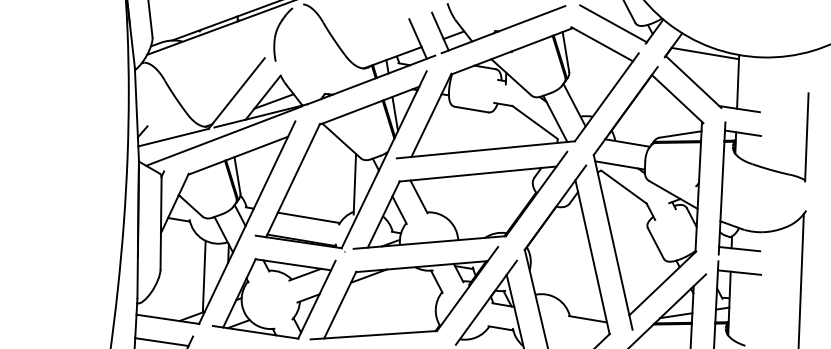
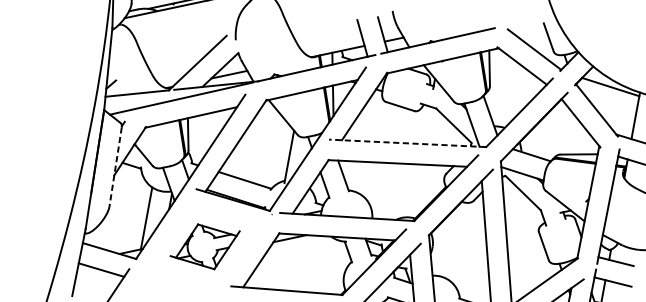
line: (485, 149) -> (407, 143), solid -> dashed
line: (161, 223) -> (116, 166), solid -> dashed
part: (274, 298) -> (205, 246), size x0.6

